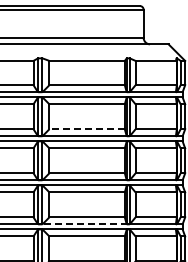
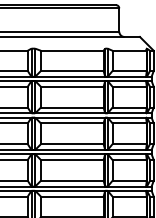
line: (87, 129) -> (72, 107), dashed -> solid
line: (84, 224) -> (70, 186), dashed -> solid

